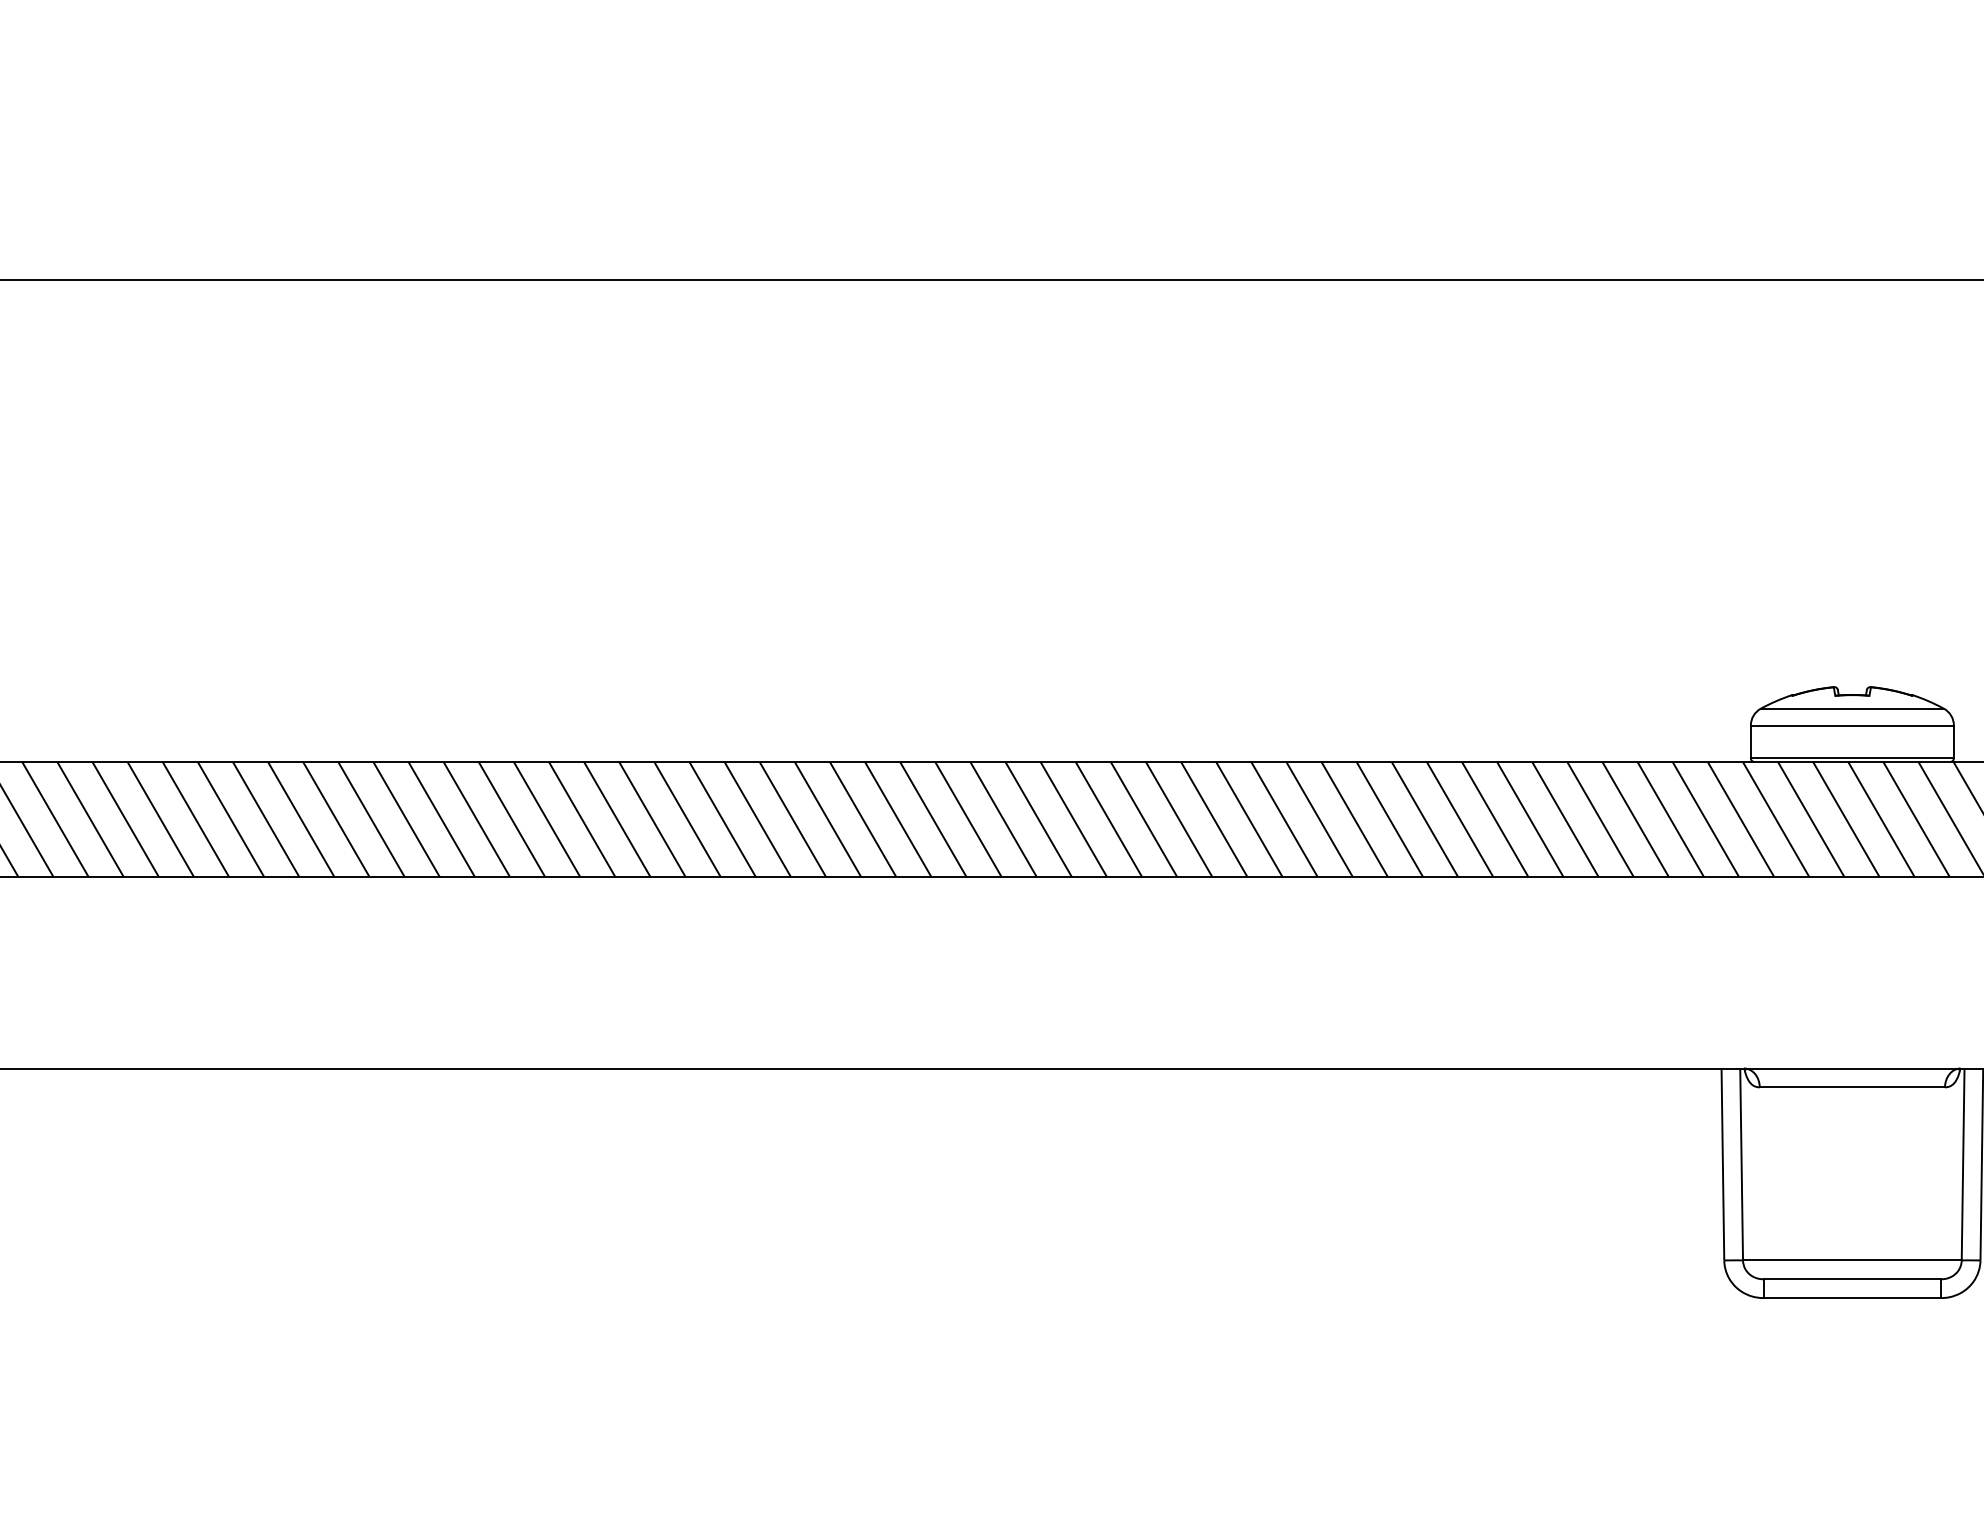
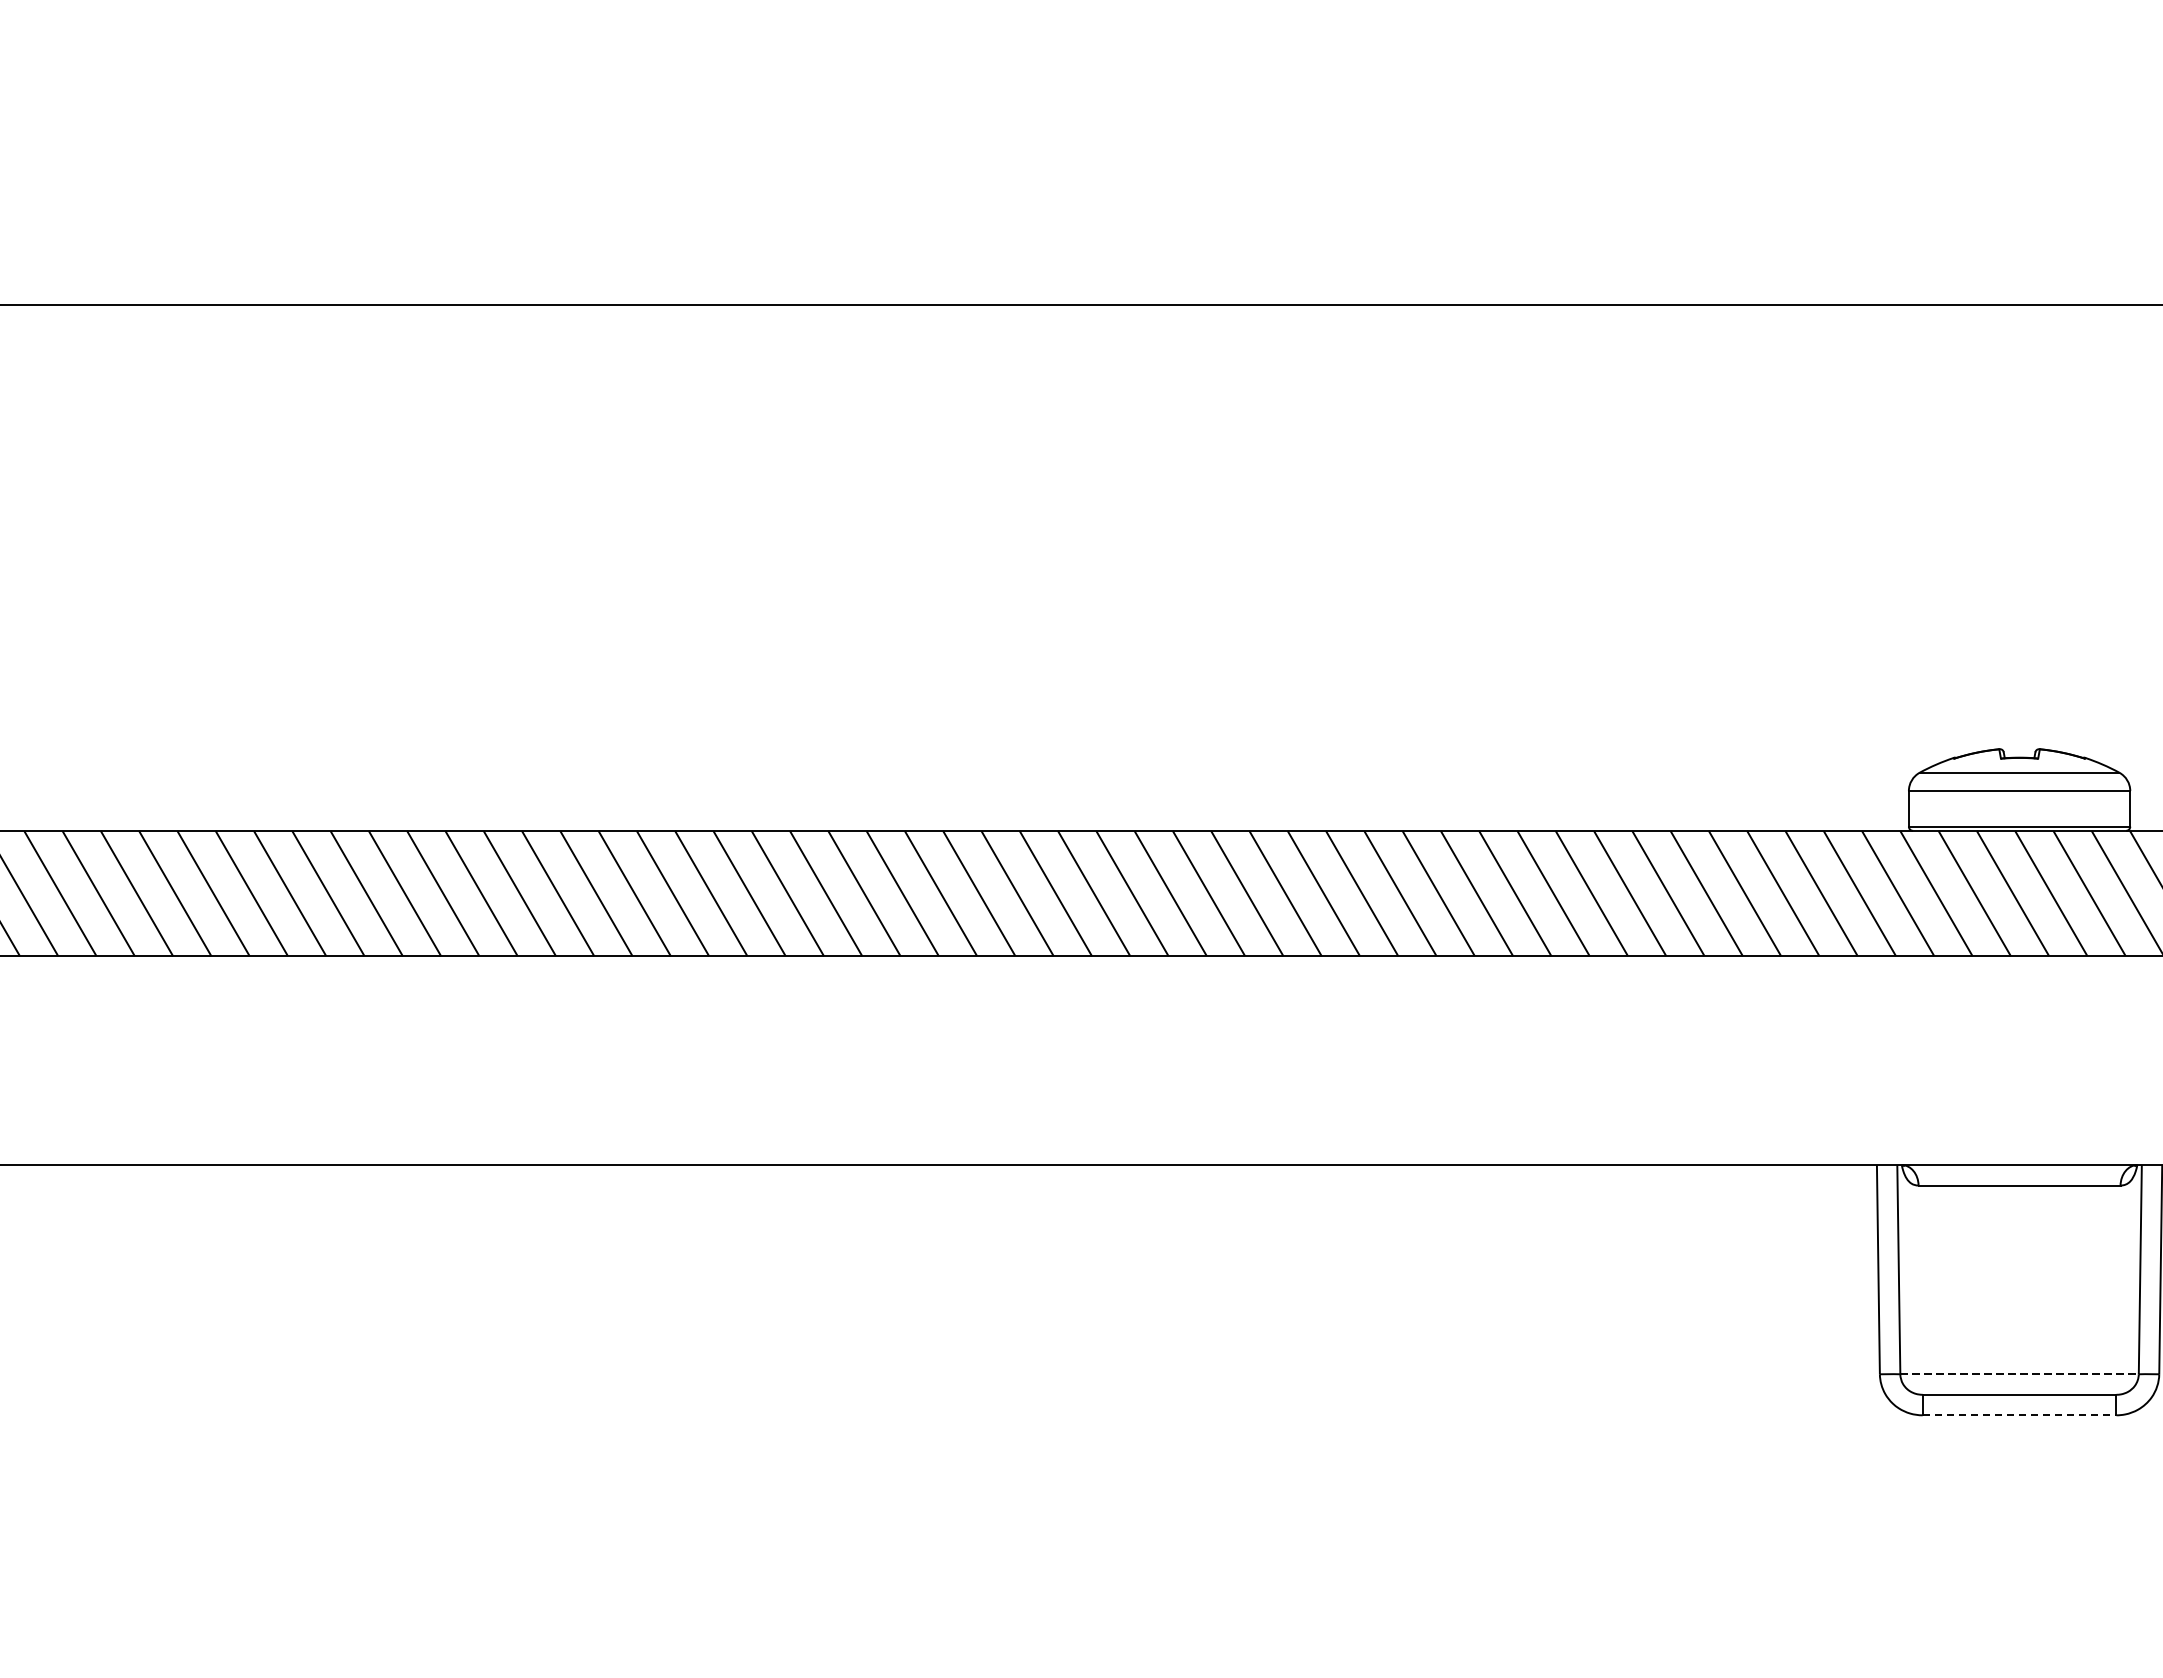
line: (1852, 1260) -> (2019, 1374), solid -> dashed
line: (1852, 1298) -> (2019, 1415), solid -> dashed

